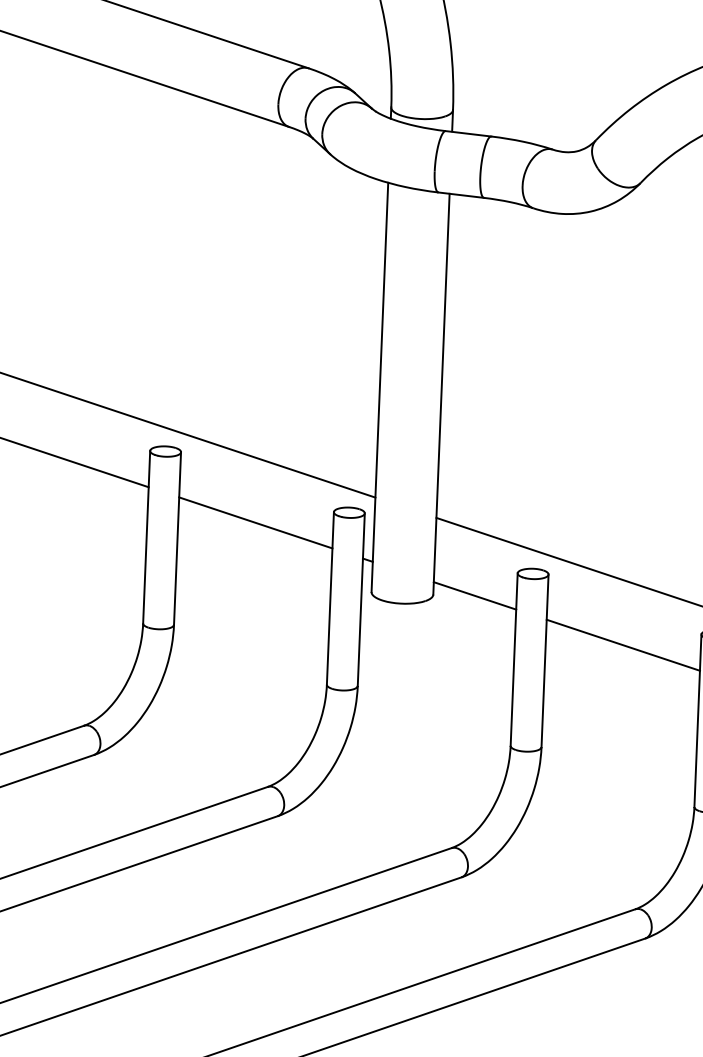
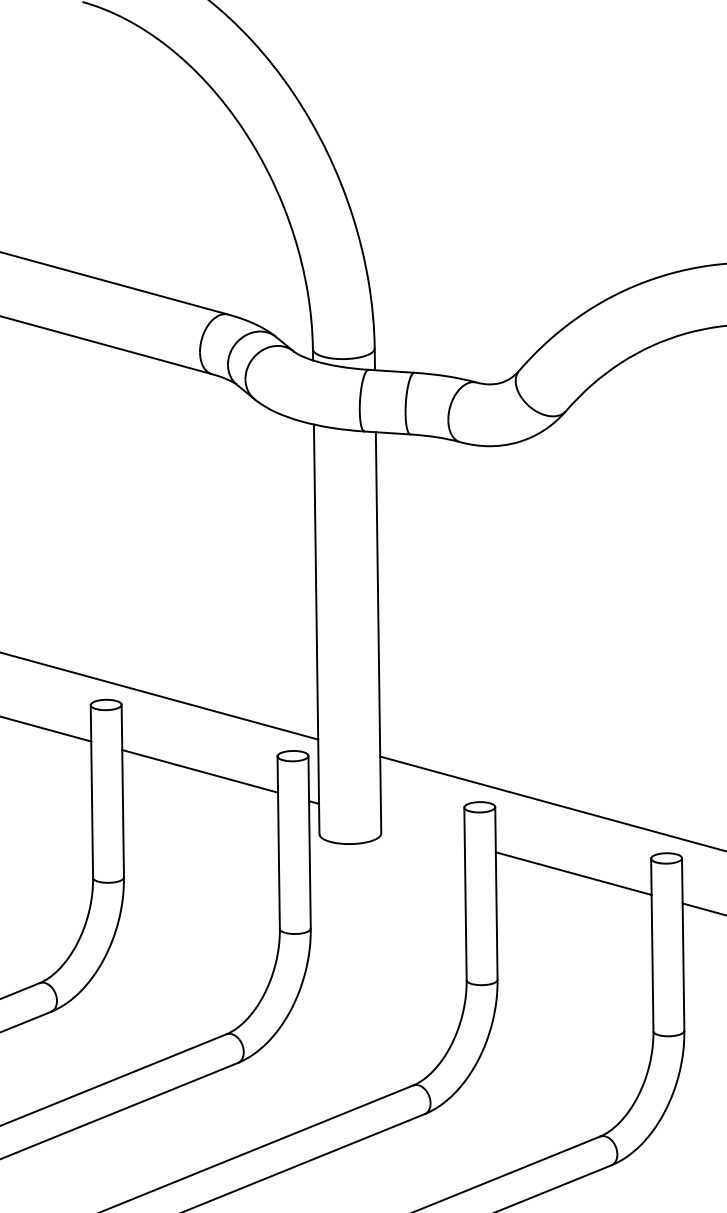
line: (474, 595) -> (422, 831), removed

